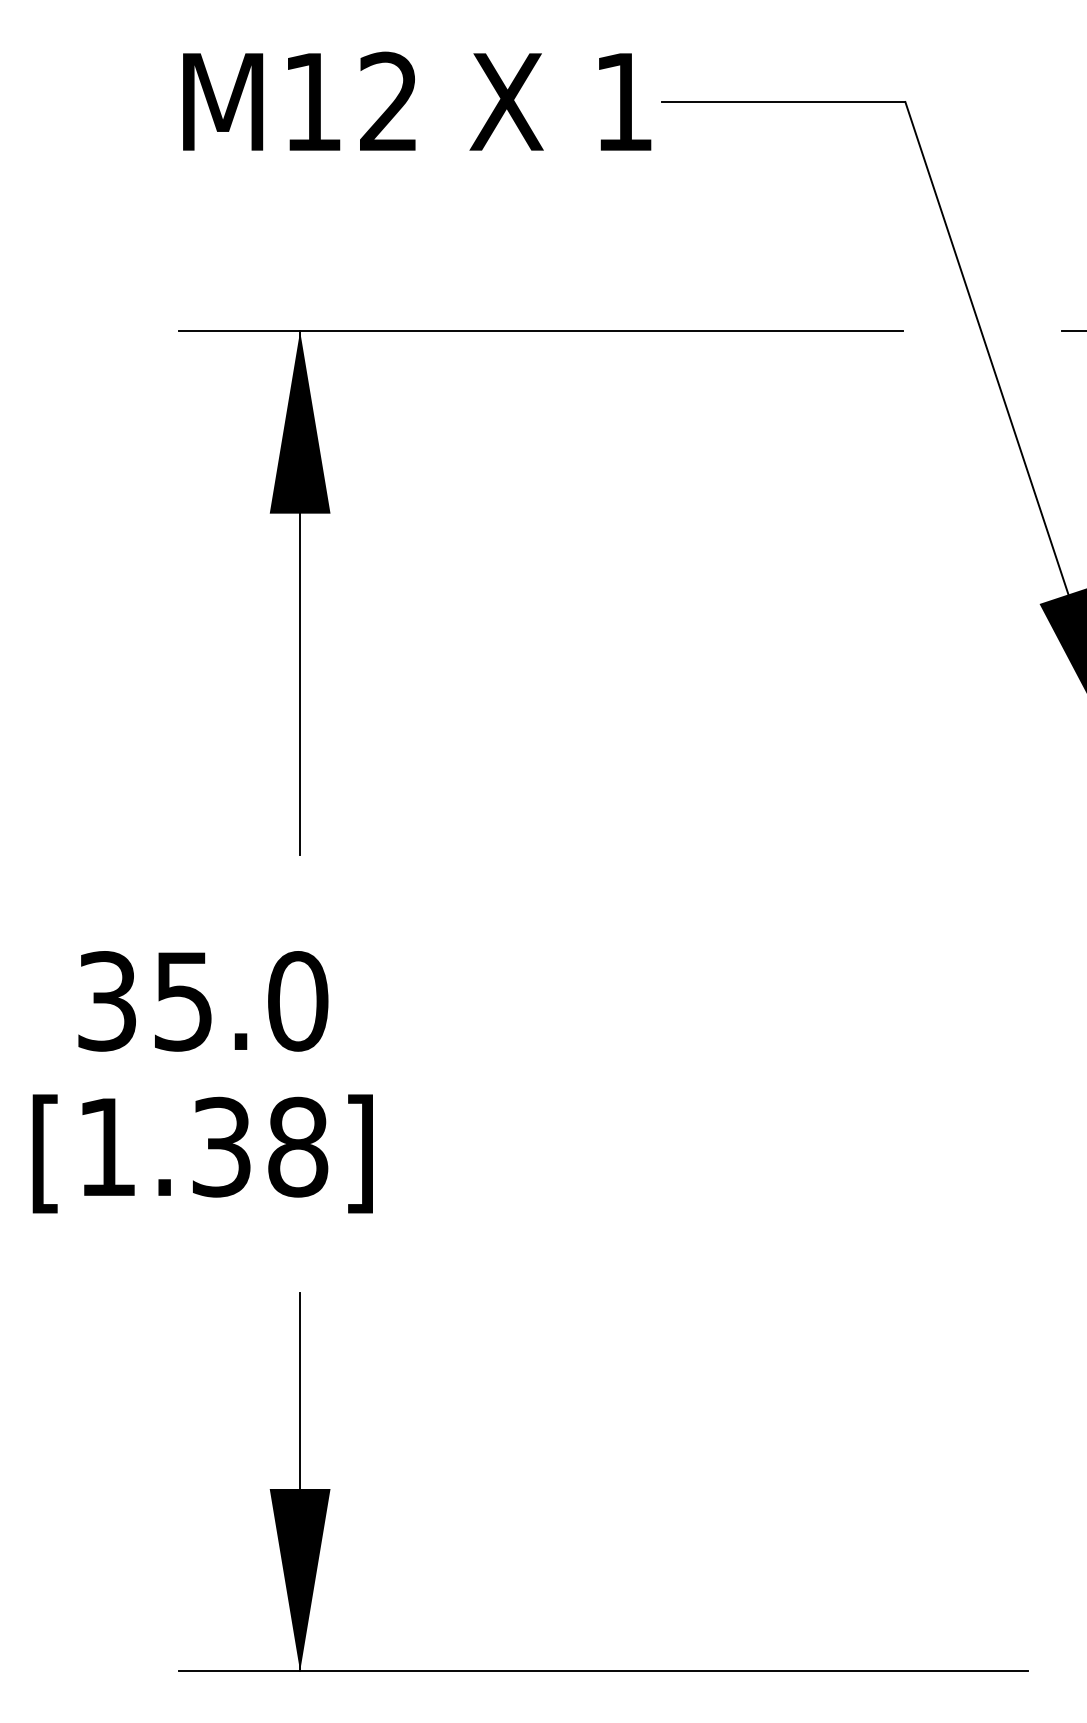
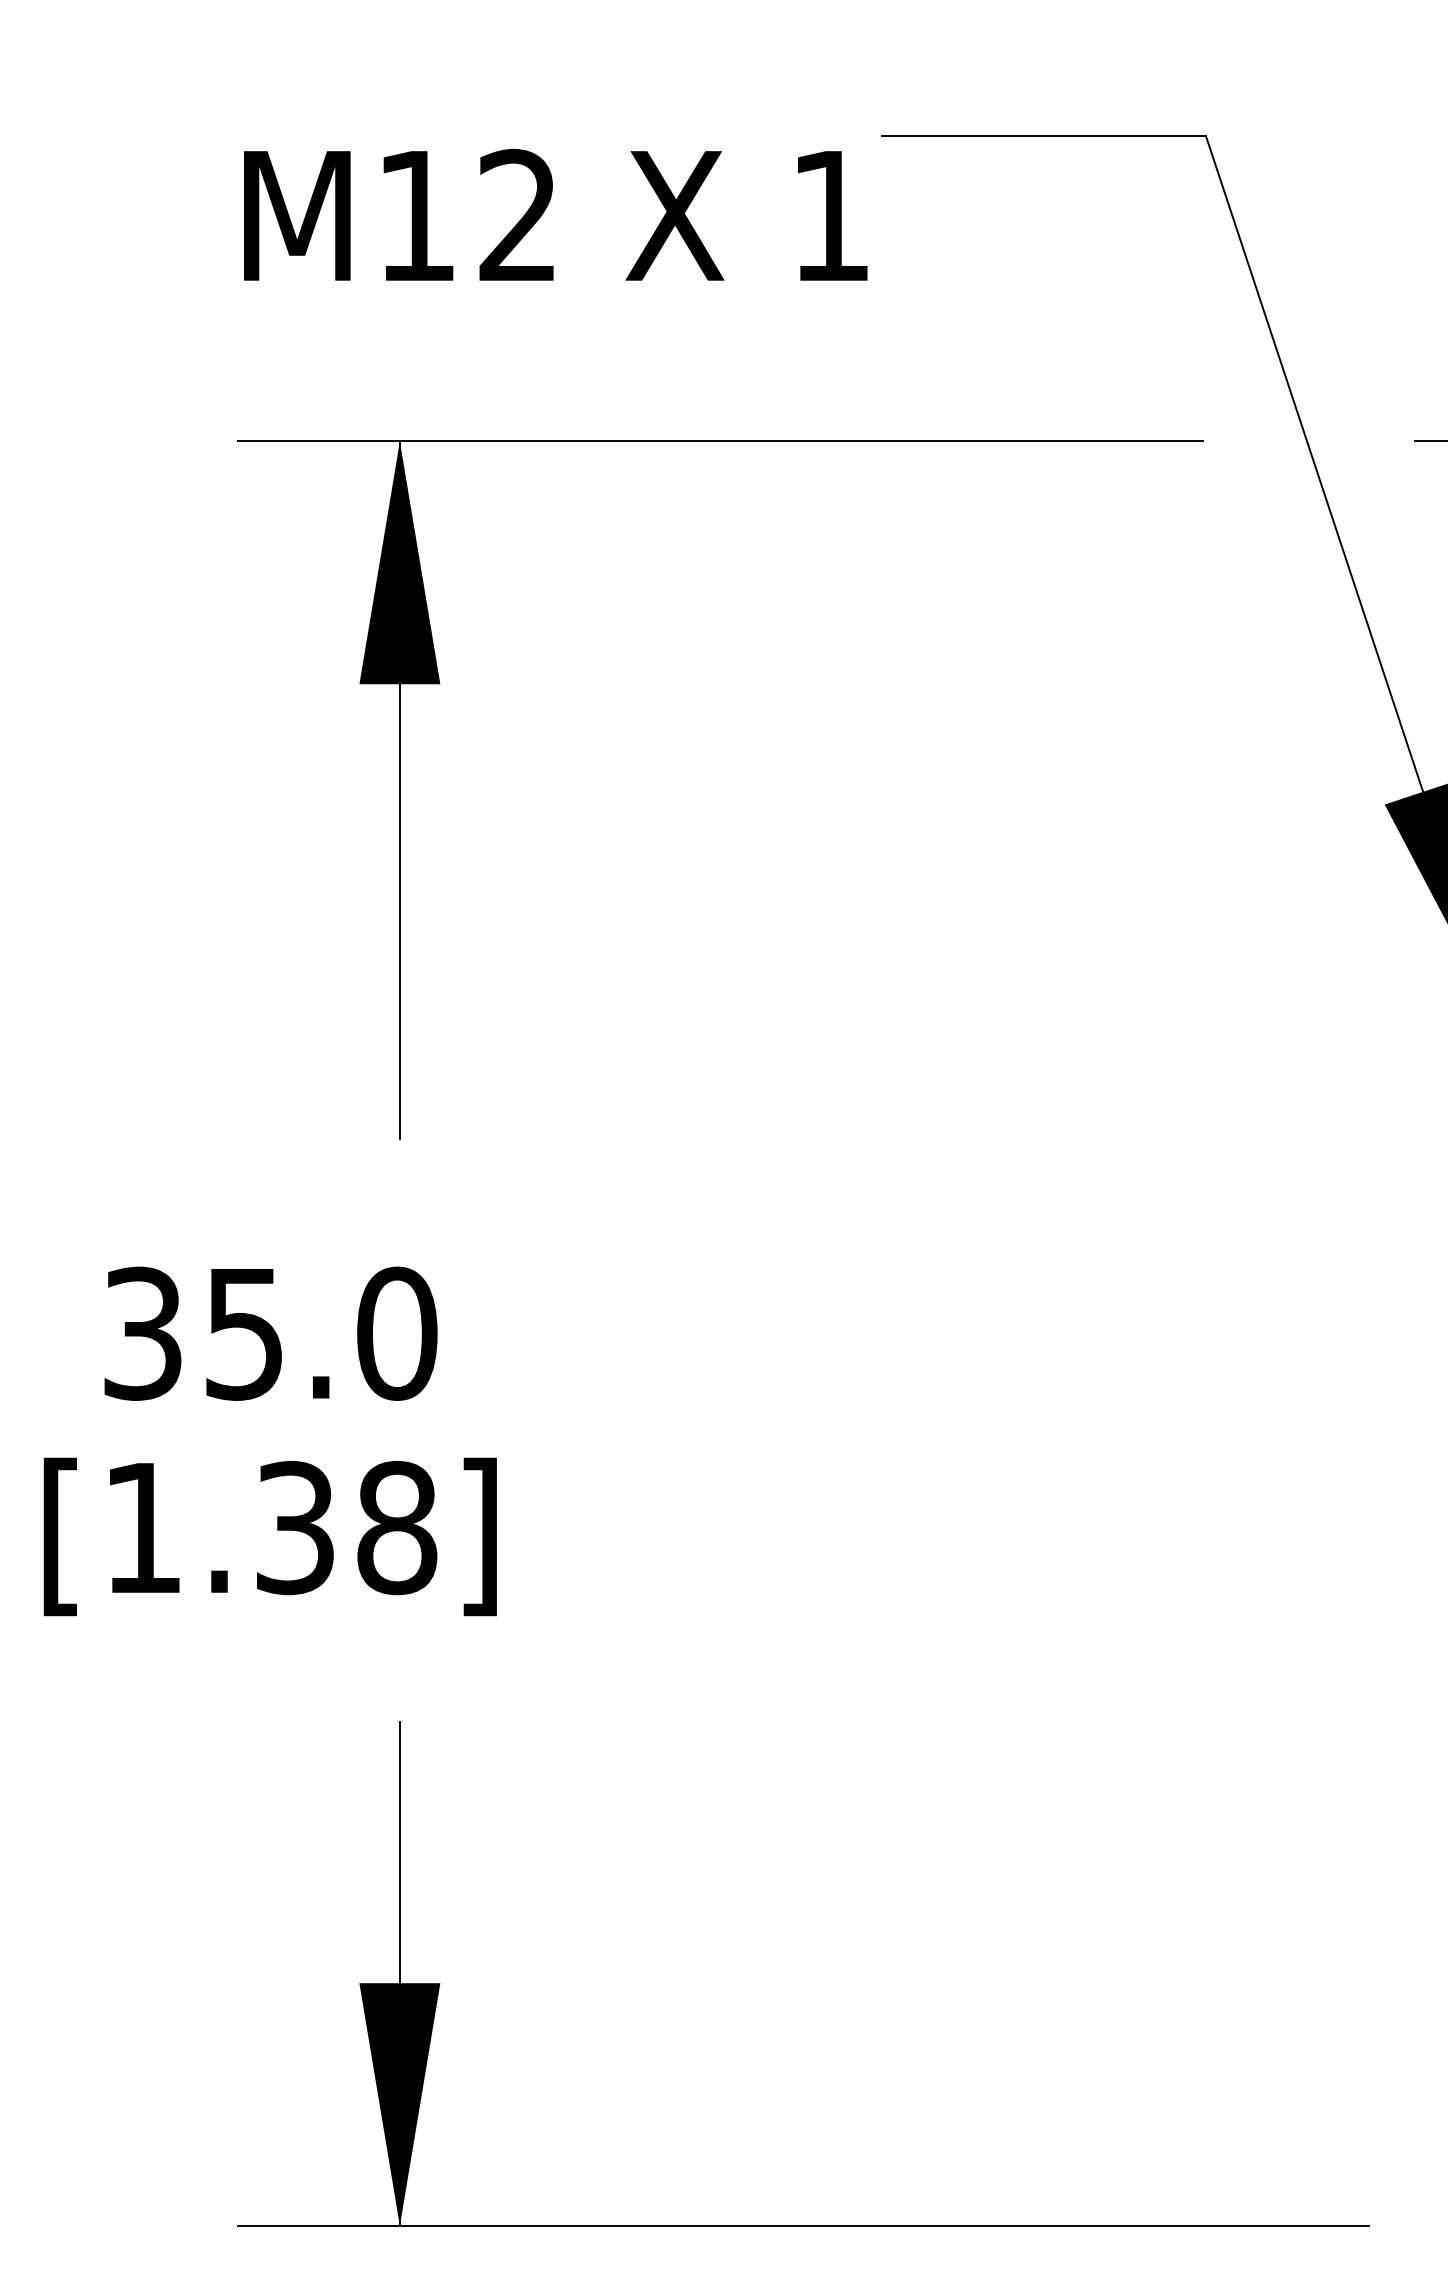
text: (417, 100) -> (556, 213), moved

